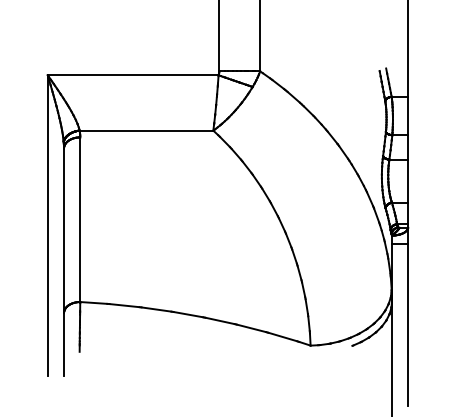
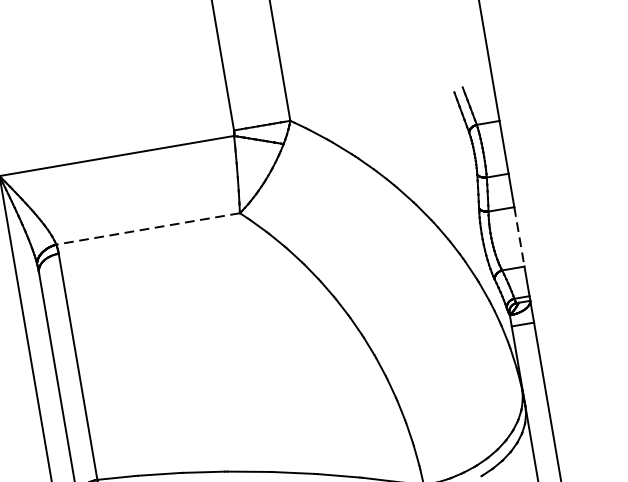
line: (146, 130) -> (148, 228), solid -> dashed
line: (408, 181) -> (519, 237), solid -> dashed

